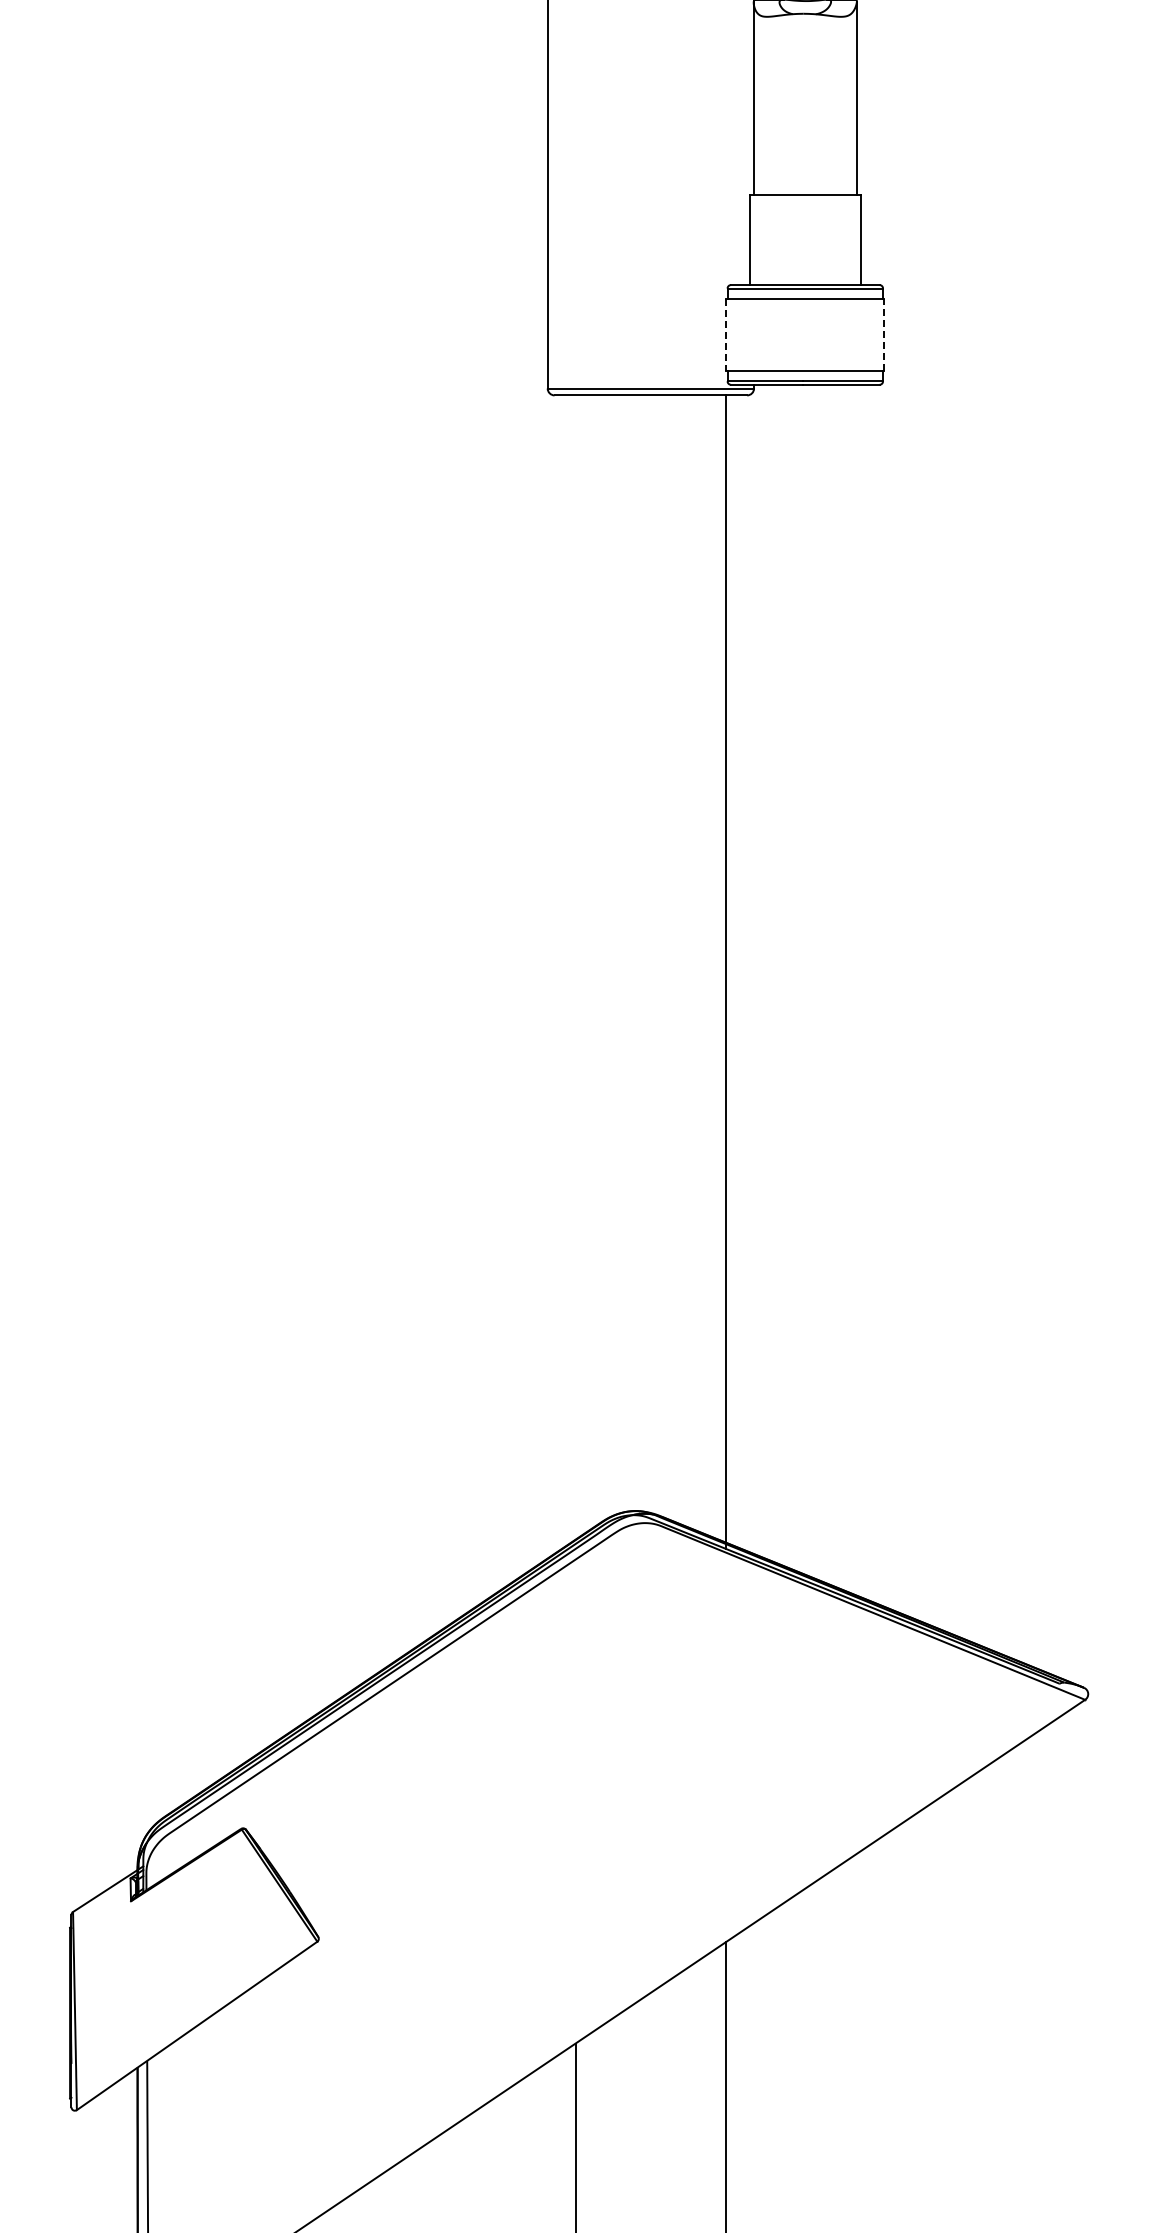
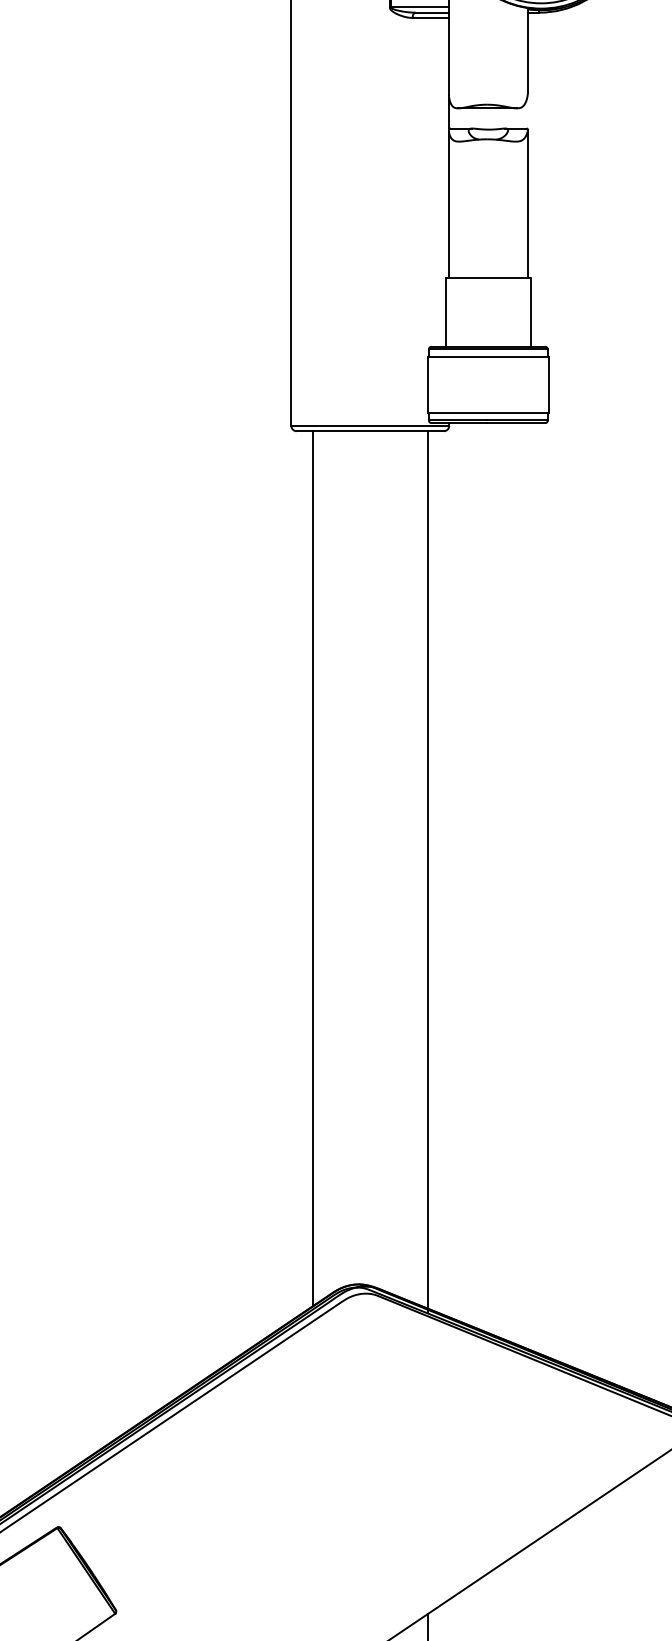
line: (884, 334) -> (548, 384), dashed -> solid
line: (726, 335) -> (428, 385), dashed -> solid
line: (575, 967) -> (312, 868), added

